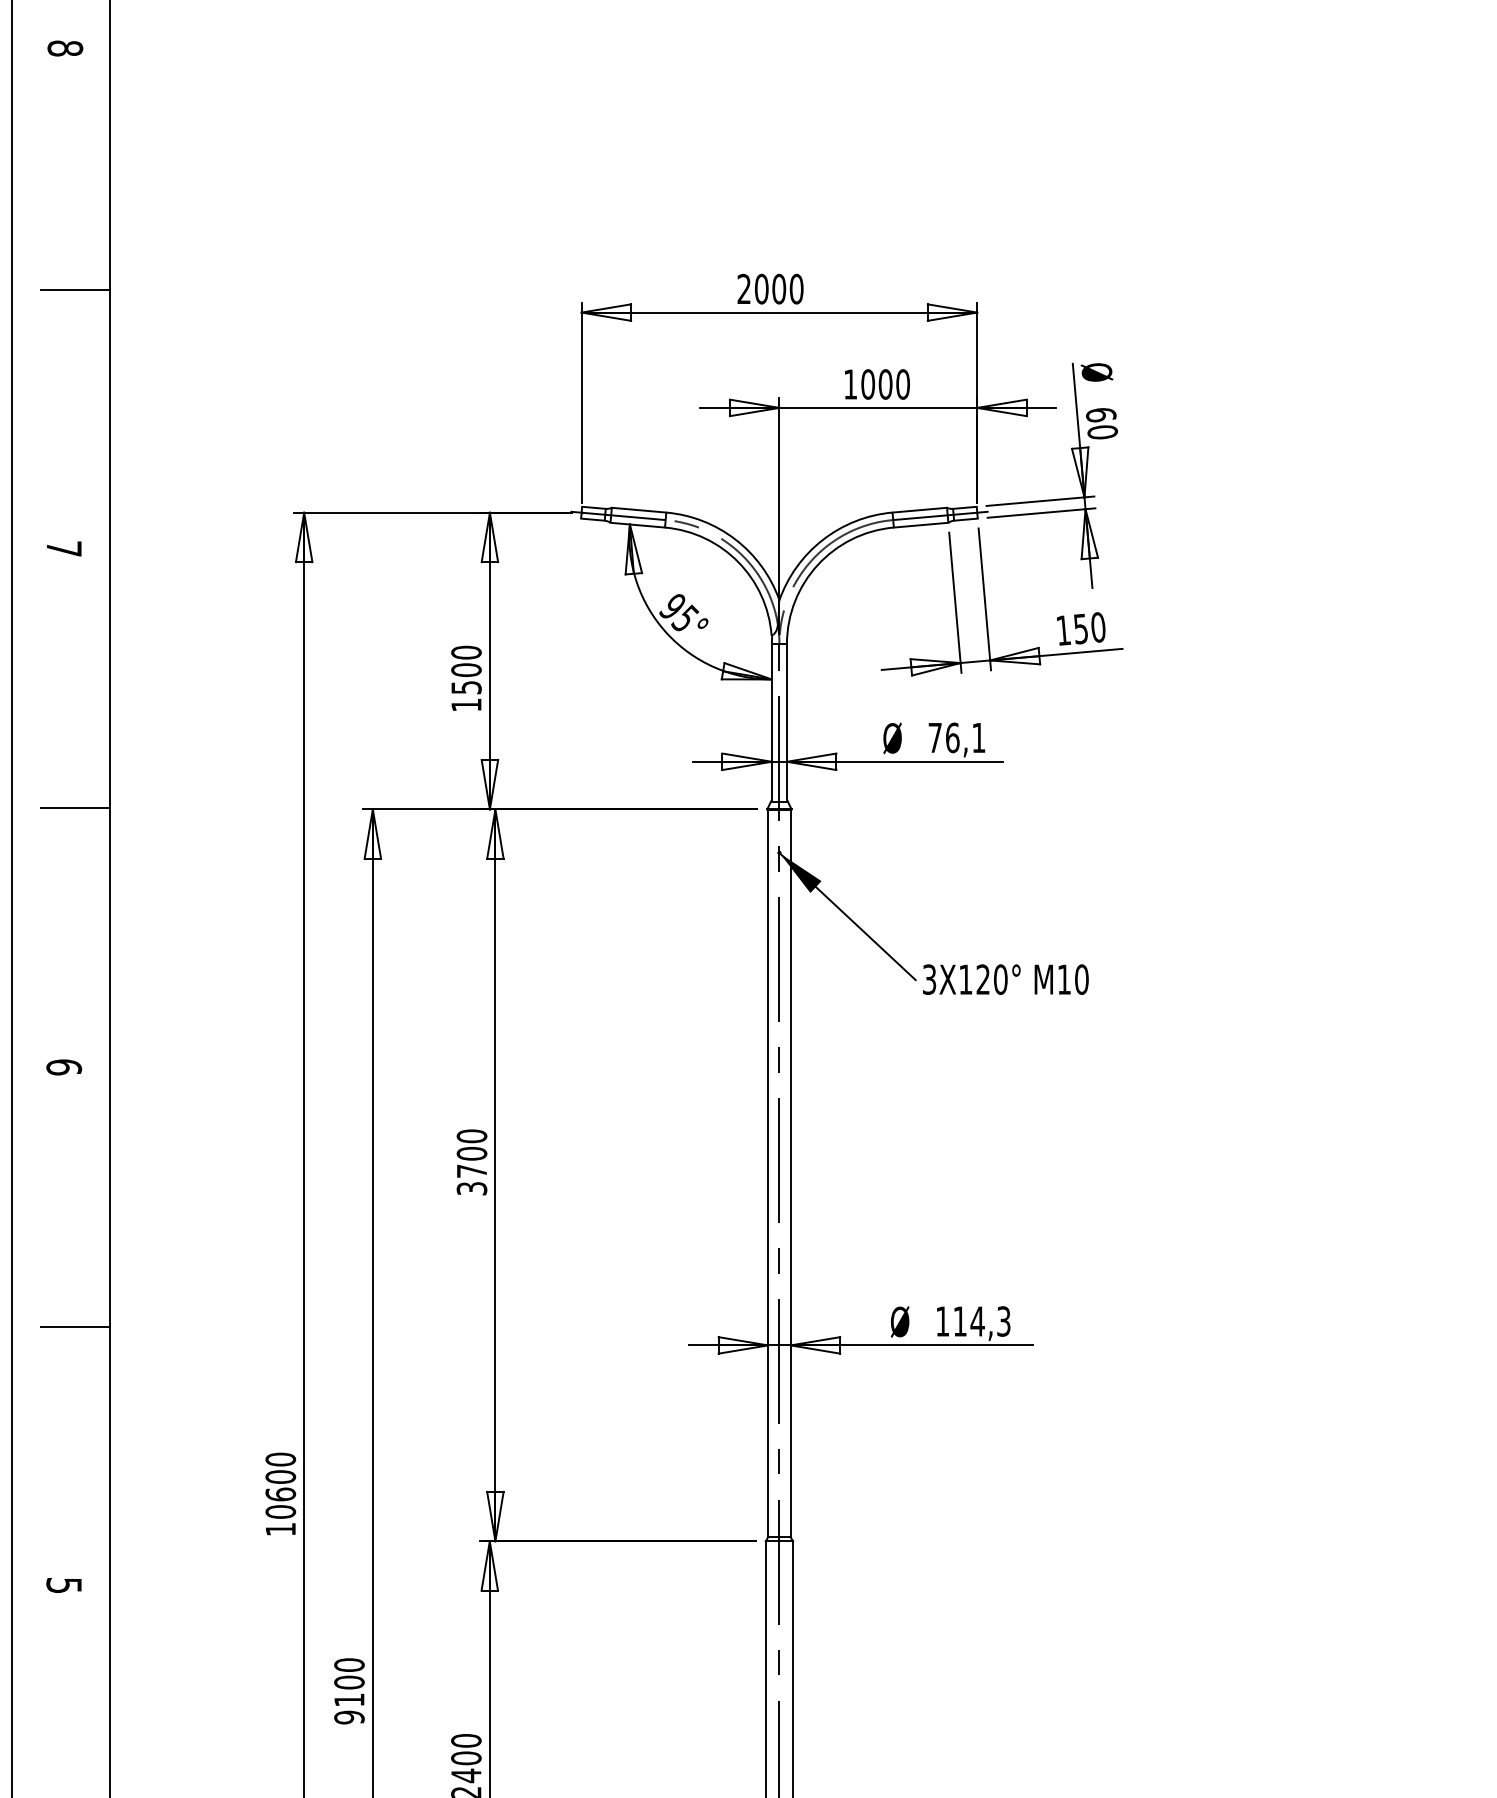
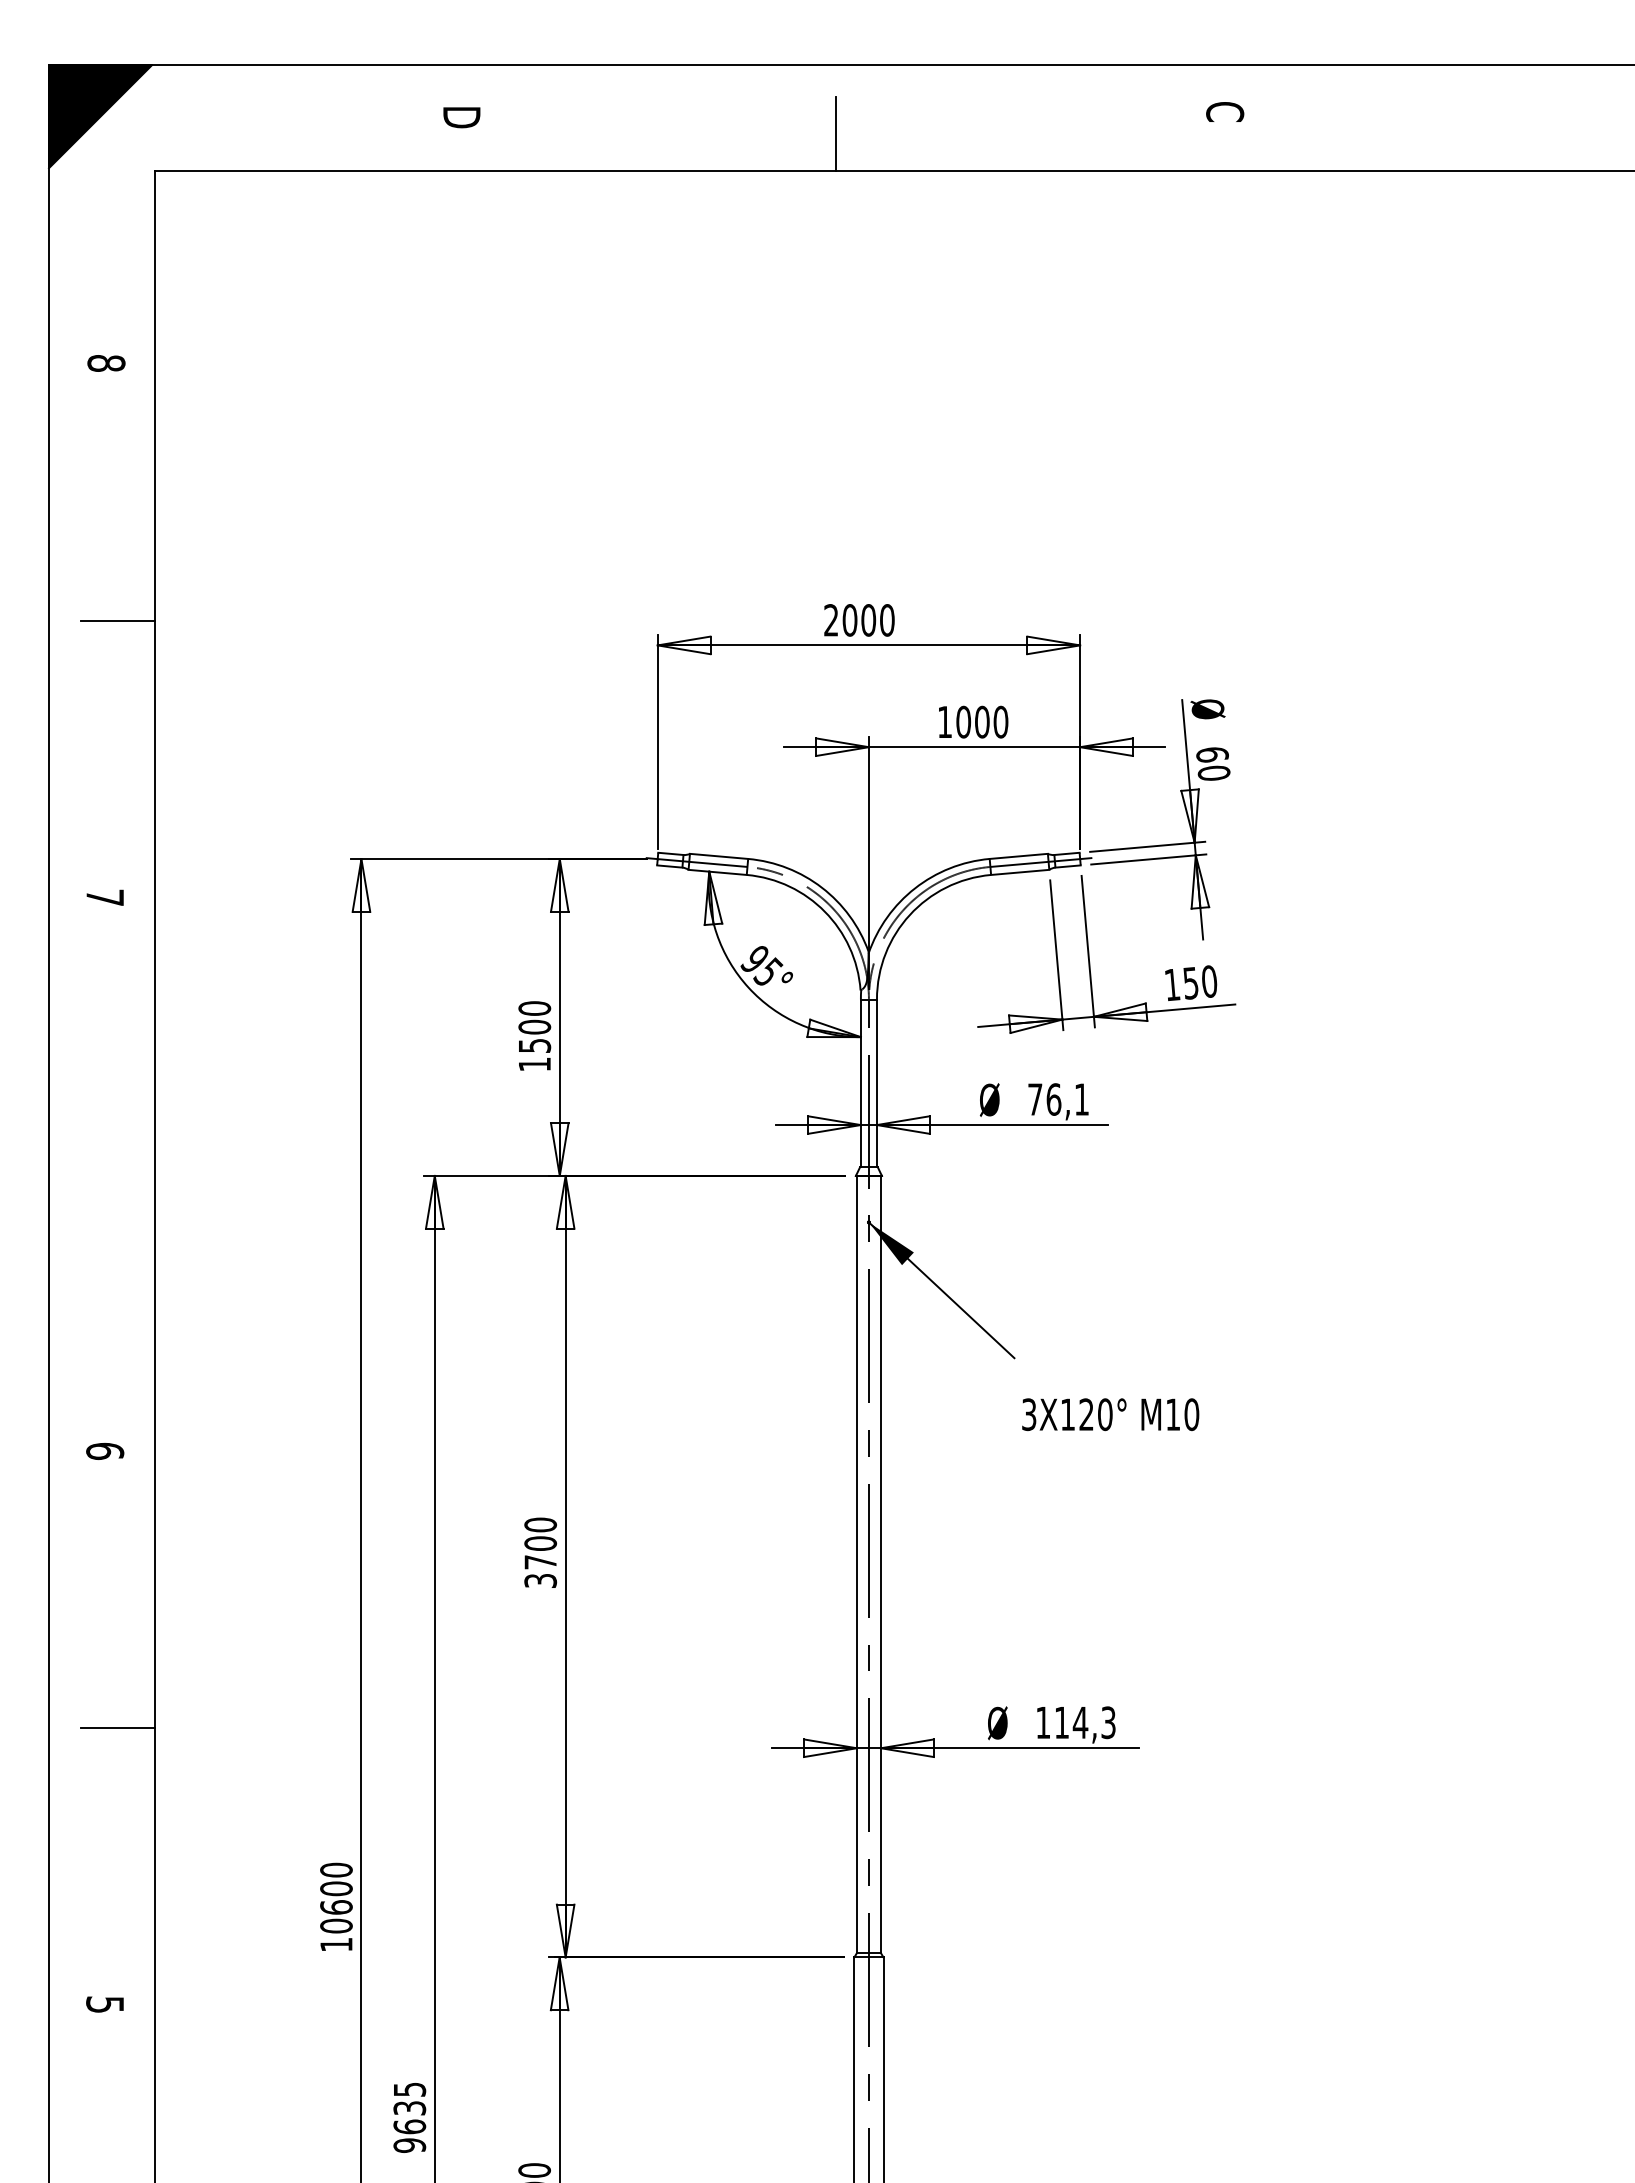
line: (75, 808) -> (117, 1174), removed
text: (1005, 979) -> (1110, 1414), moved
text: (349, 1682) -> (409, 2108), 9100 -> 9635

